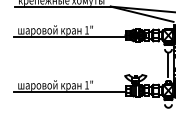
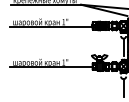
line: (168, 119) -> (123, 87), added

